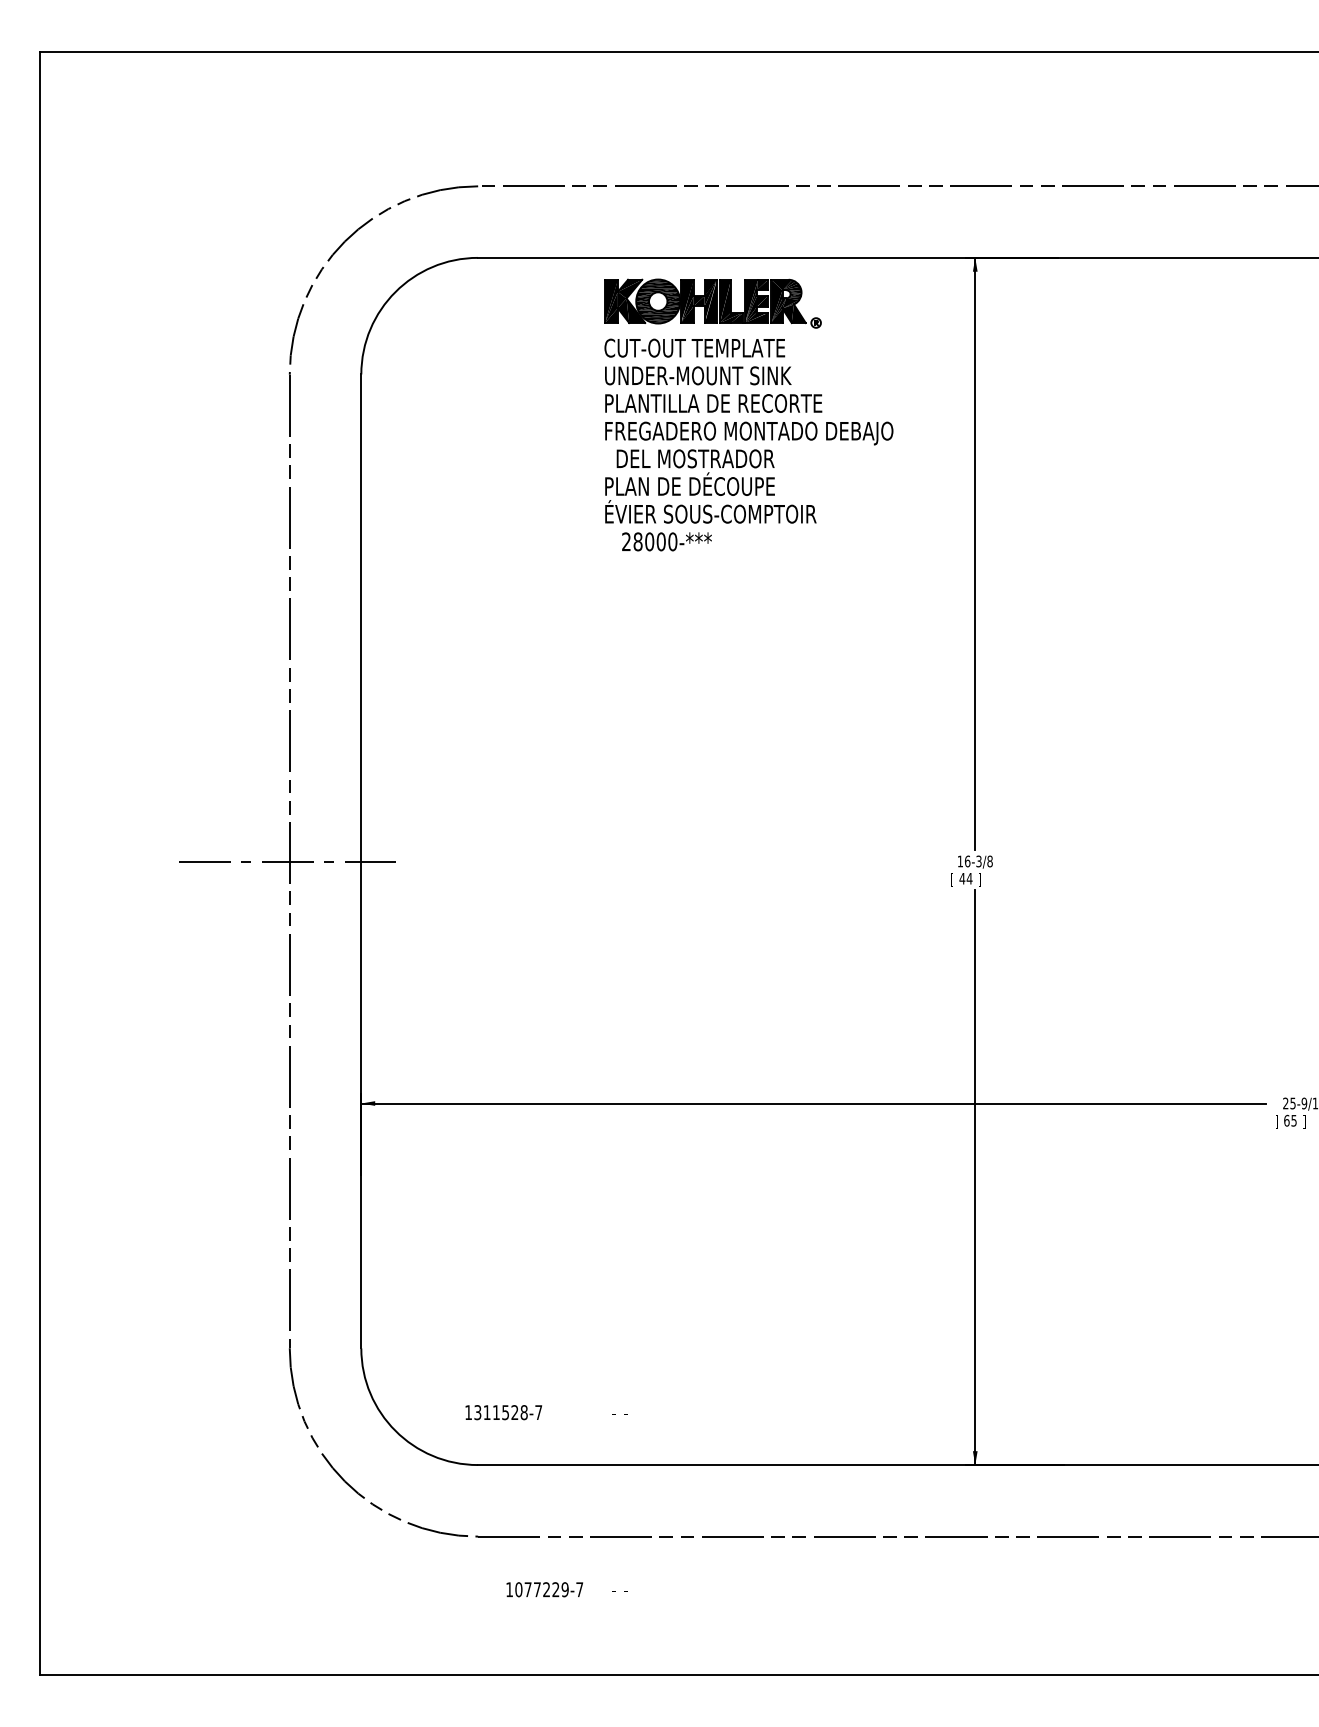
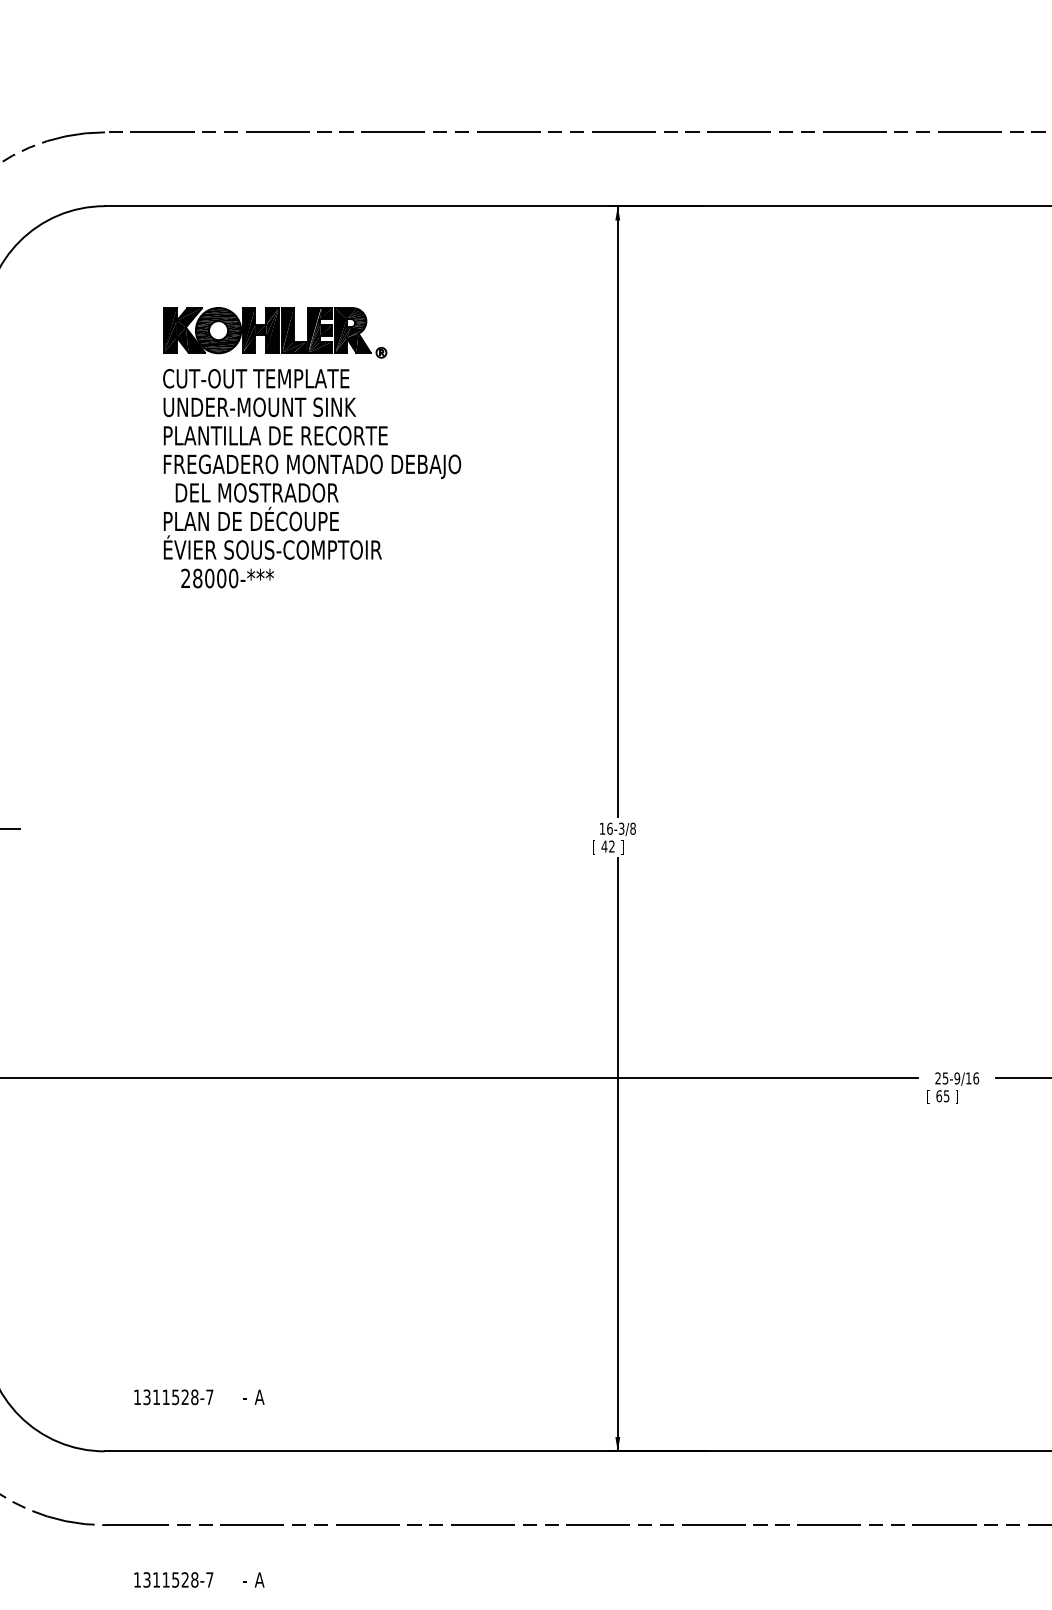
part: (748, 414) -> (311, 447), moved
text: (969, 878) -> (611, 846), 44 -> 42
text: (1276, 1121) -> (928, 1096), ] -> [
text: (503, 1412) -> (173, 1397), moved
text: (627, 1412) -> (259, 1397), - -> A
text: (541, 1589) -> (170, 1579), 1077229-7 -> 1311528-7
text: (627, 1589) -> (259, 1579), - -> A

